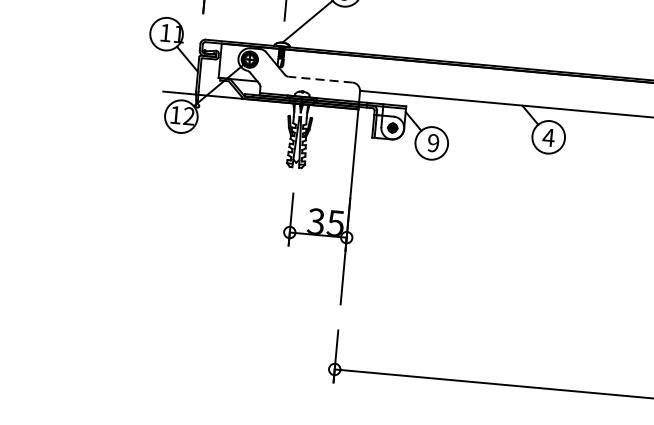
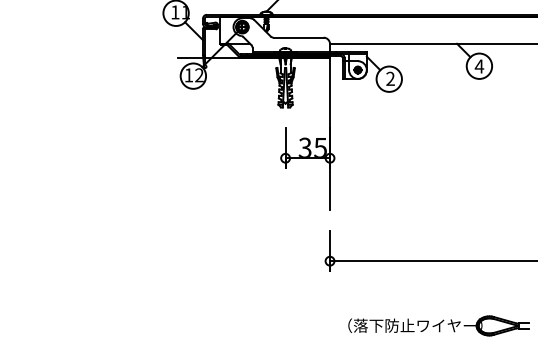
line: (320, 79) -> (298, 37), dashed -> solid
text: (433, 143) -> (390, 79), 9 -> 2

